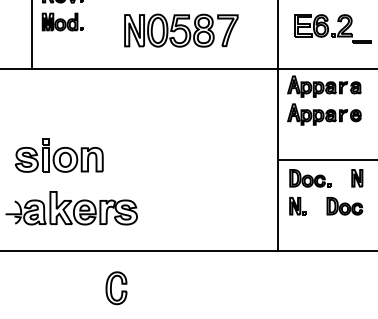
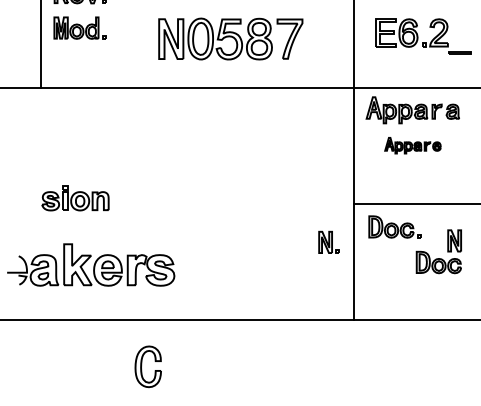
part: (324, 114) -> (412, 145), size x0.6
part: (59, 155) -> (75, 197), size x0.6
part: (357, 177) -> (454, 240), moved
part: (297, 205) -> (328, 241), moved

